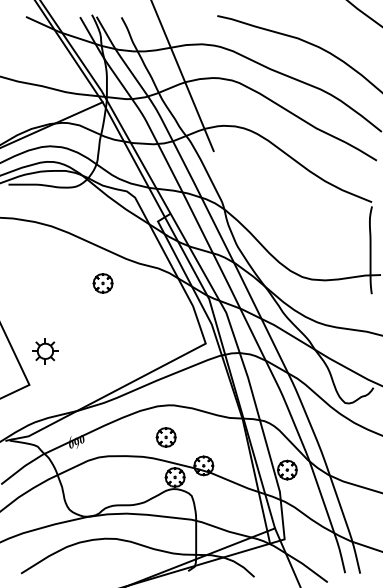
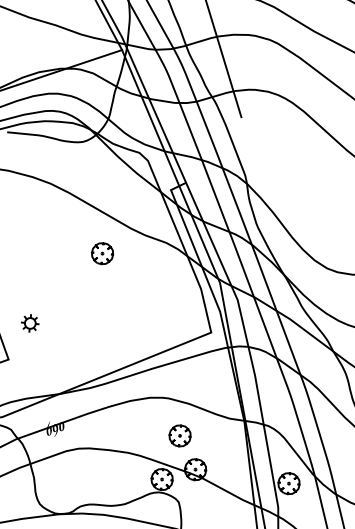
part: (45, 350) -> (30, 322), size x0.62
part: (165, 437) -> (179, 435), moved

